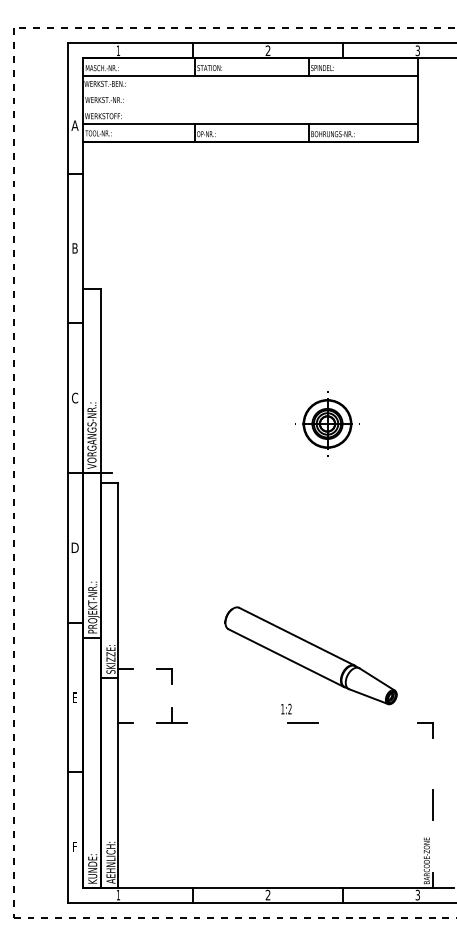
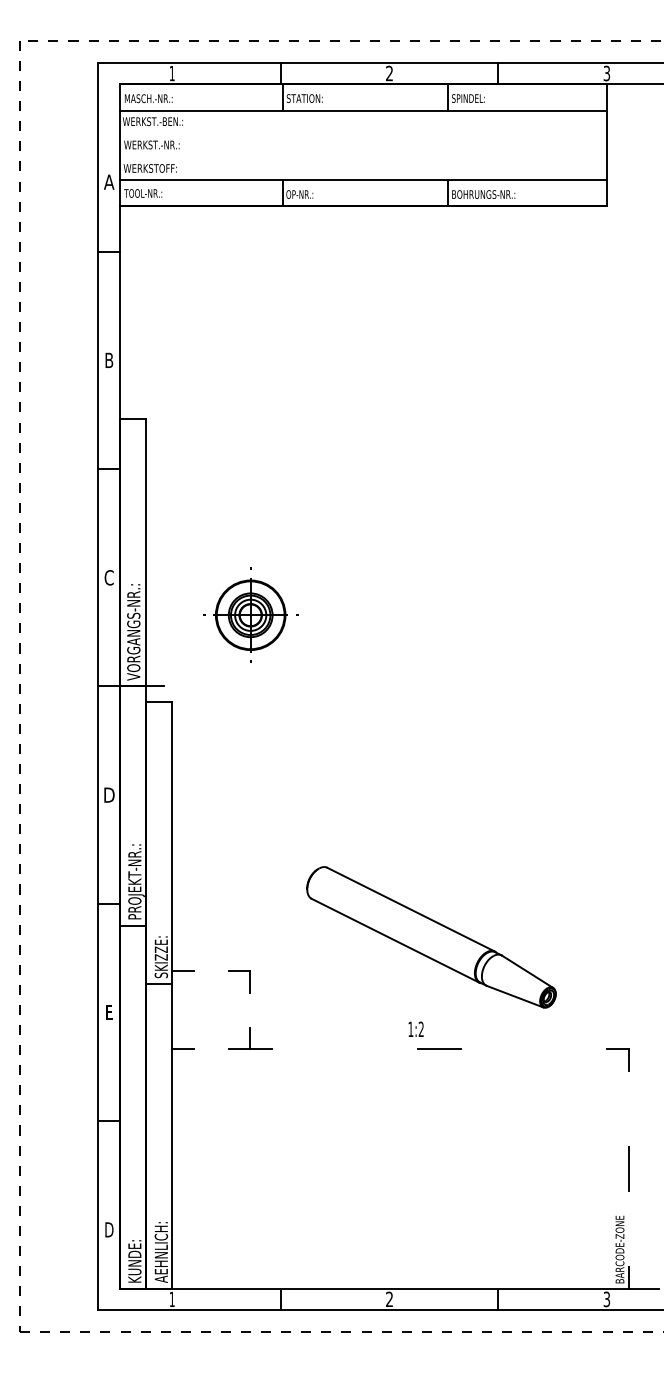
part: (327, 423) -> (250, 614), moved
part: (310, 655) -> (430, 936), moved
text: (74, 847) -> (108, 1230), F -> D

